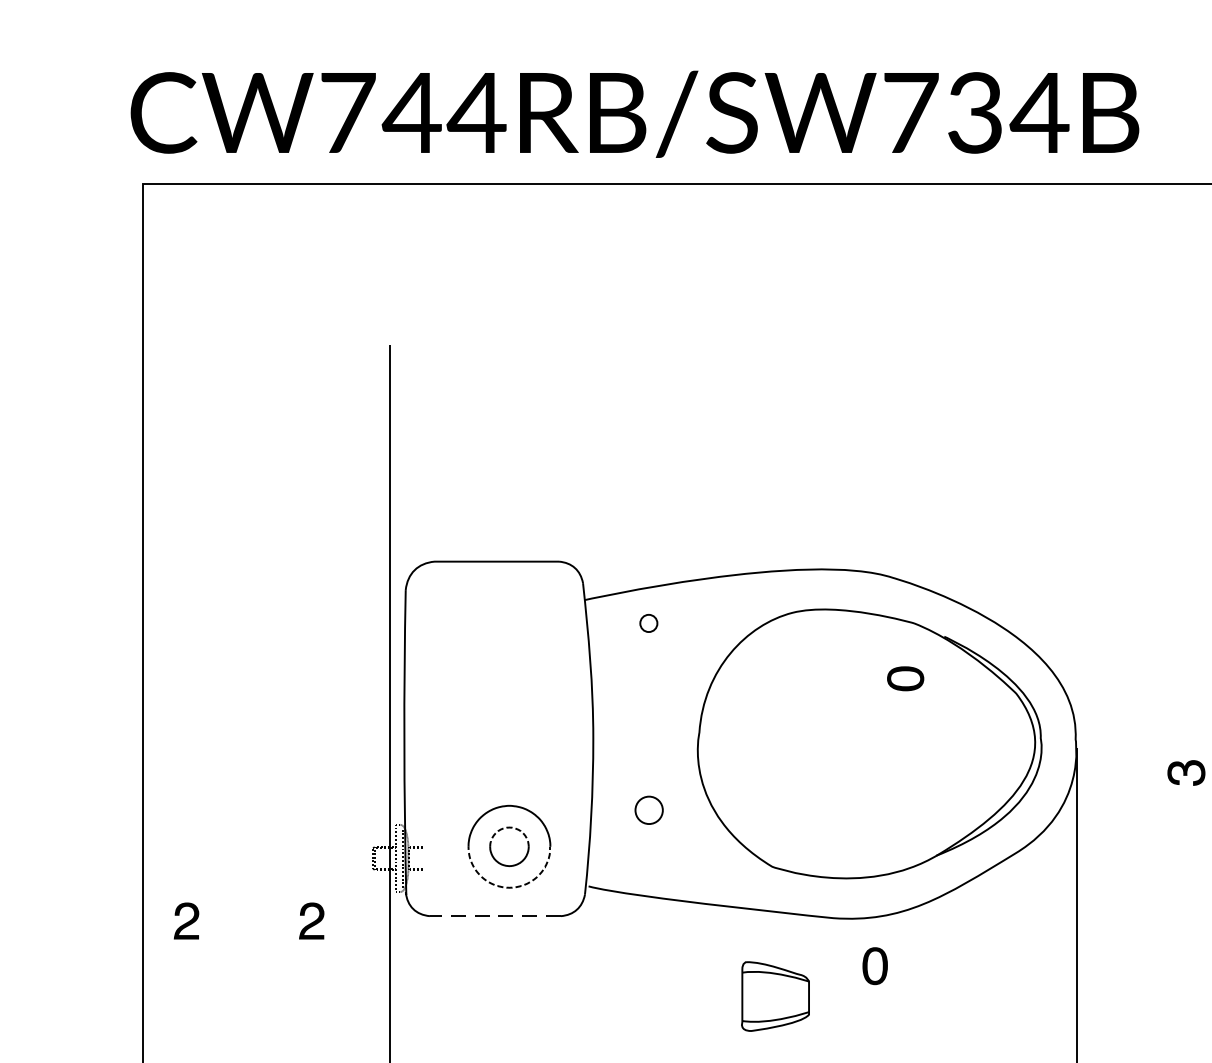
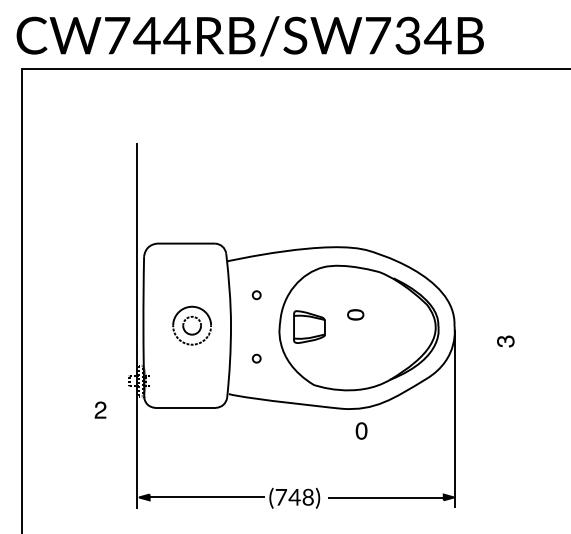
part: (648, 624) -> (256, 295), moved
part: (905, 677) -> (355, 314), moved
part: (648, 809) -> (256, 358), size x0.62
part: (492, 846) -> (184, 325), moved
line: (495, 915) -> (185, 407), dashed -> solid
part: (186, 919) -> (42, 409), removed
part: (775, 995) -> (309, 326), moved

